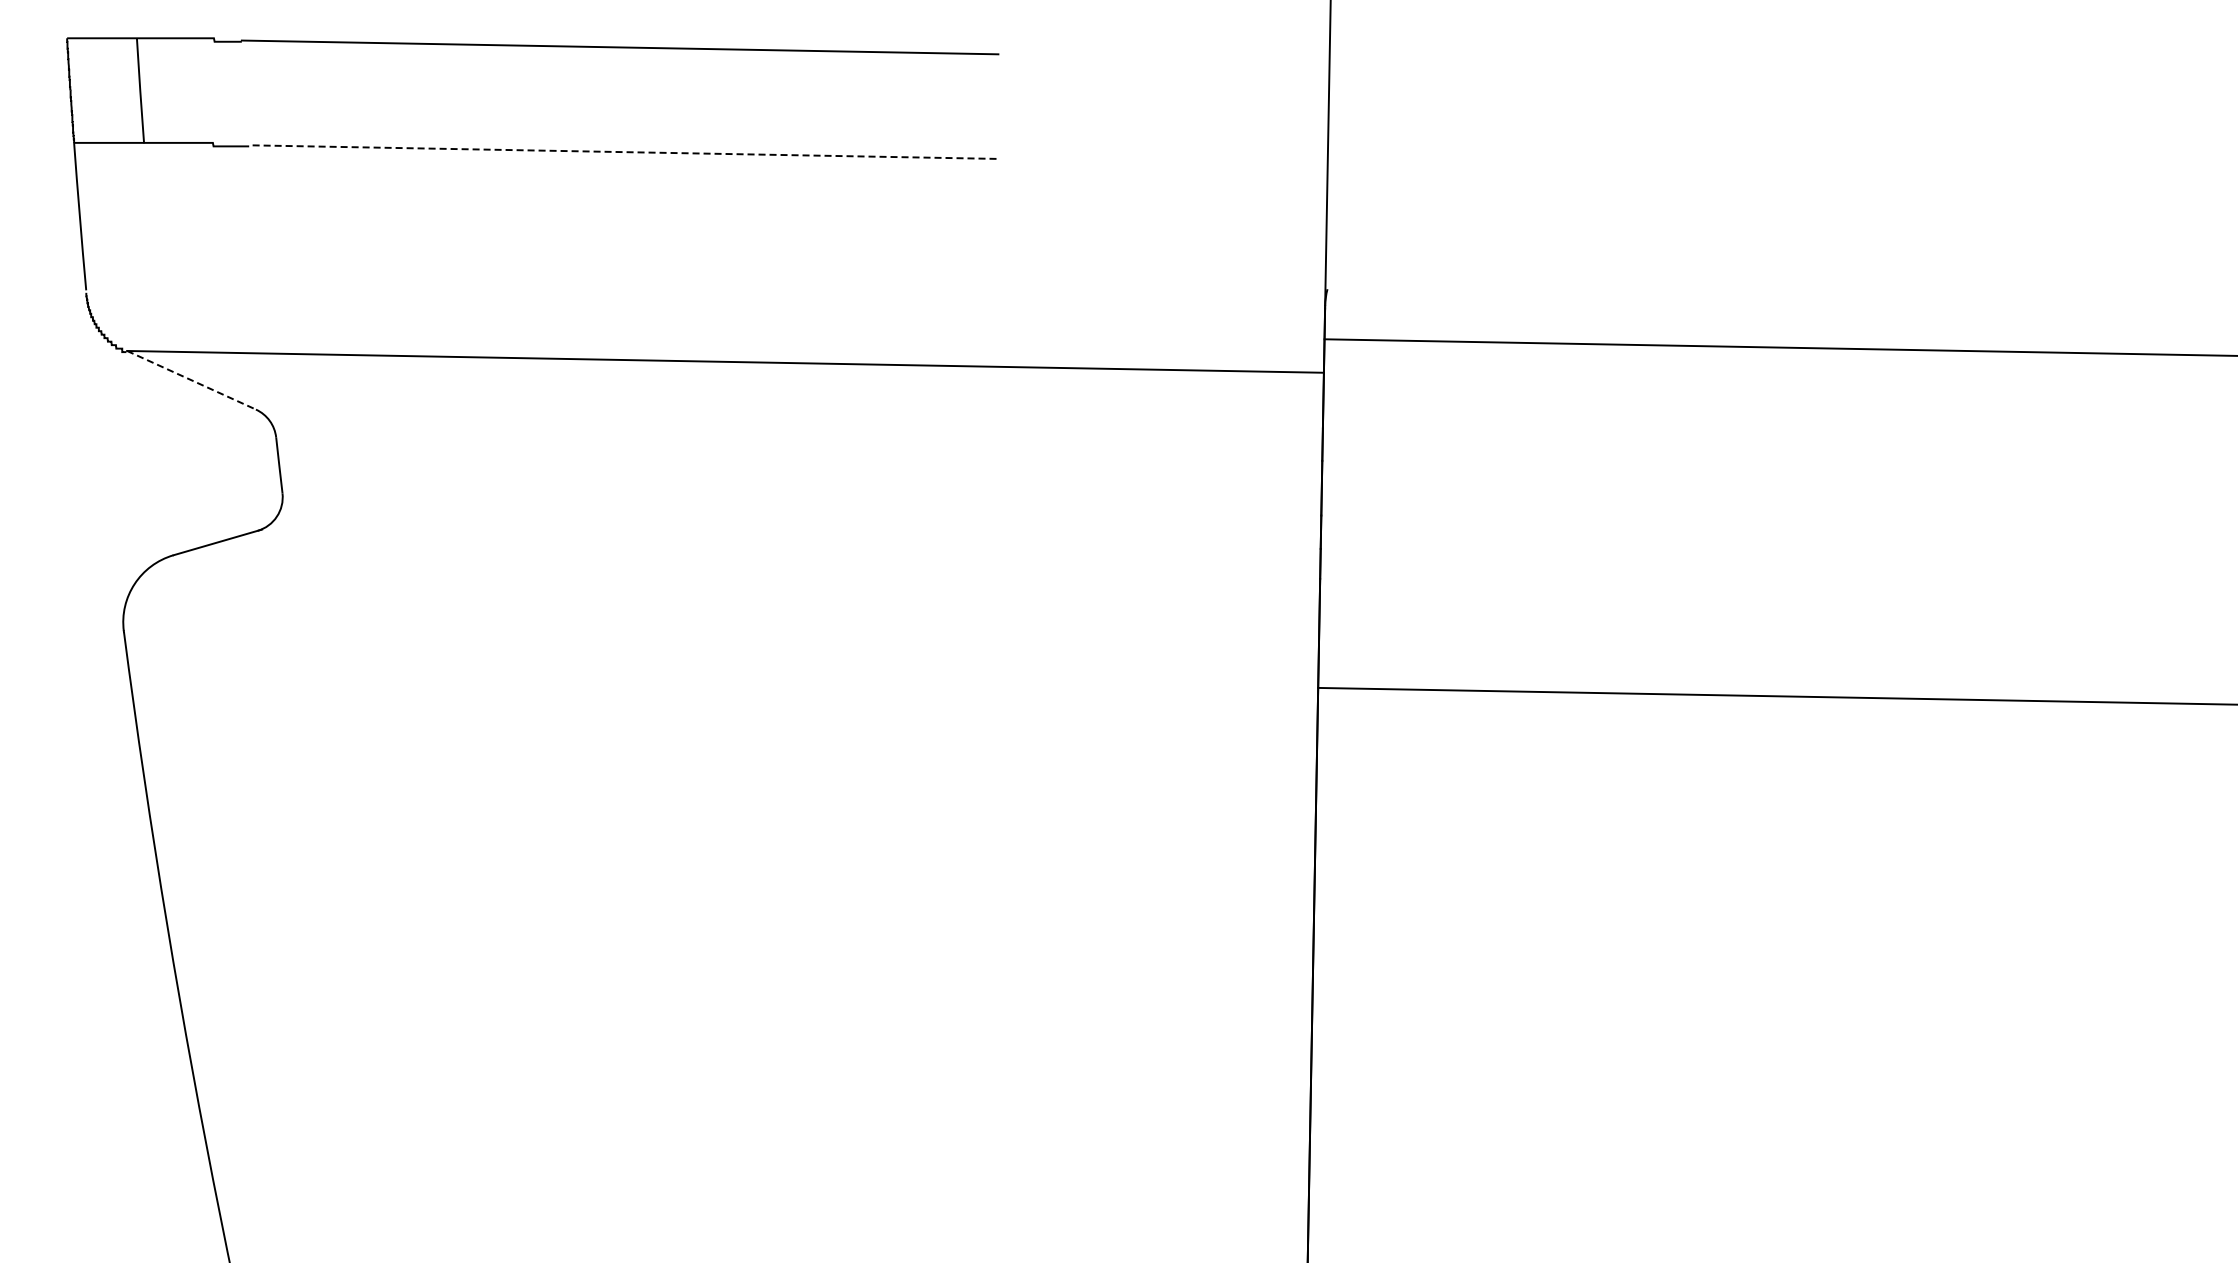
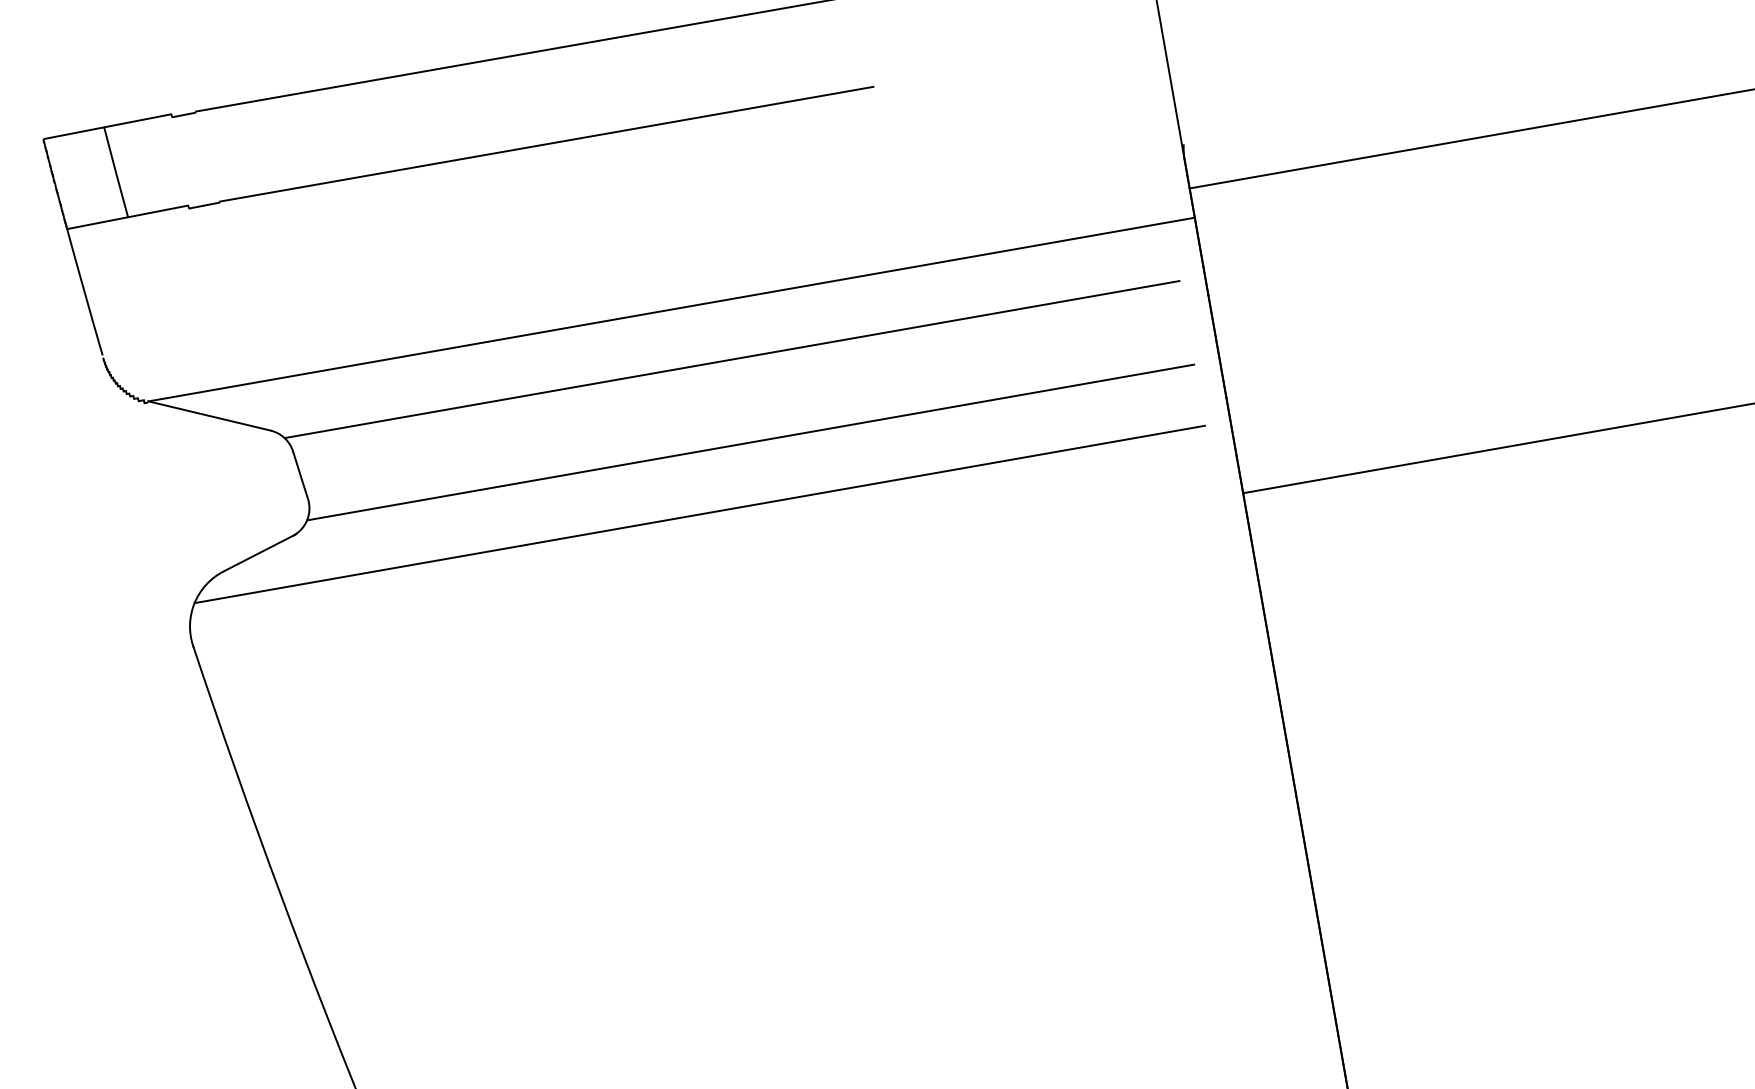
line: (622, 152) -> (546, 144), dashed -> solid
line: (191, 380) -> (209, 416), dashed -> solid
line: (781, 429) -> (731, 358), added
line: (783, 525) -> (749, 442), added
line: (712, 594) -> (699, 514), added

